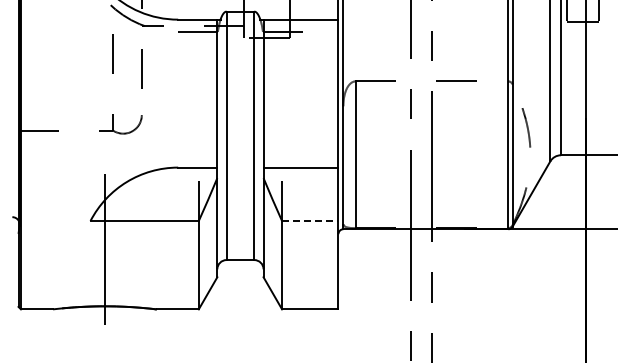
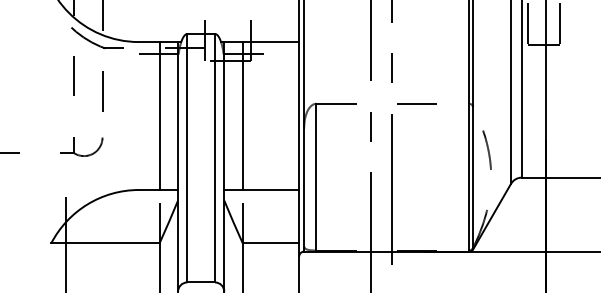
line: (198, 93) -> (159, 115), added
line: (282, 93) -> (243, 115), added
line: (310, 221) -> (271, 243), dashed -> solid

